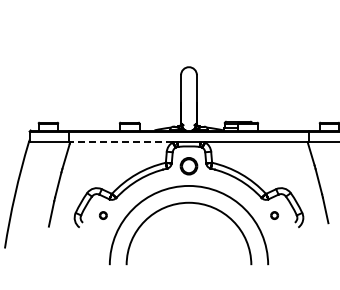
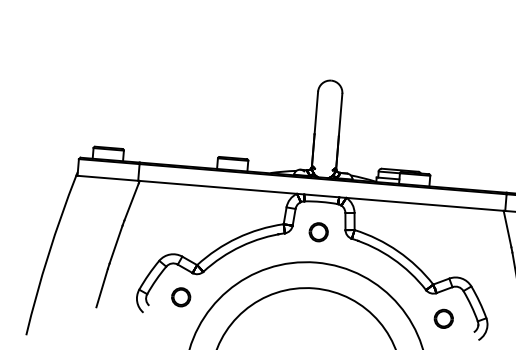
line: (121, 142) -> (218, 187), dashed -> solid
part: (188, 165) -> (318, 231), size x0.71
part: (103, 215) -> (181, 297), size x1.67
part: (274, 215) -> (443, 318), size x1.67

